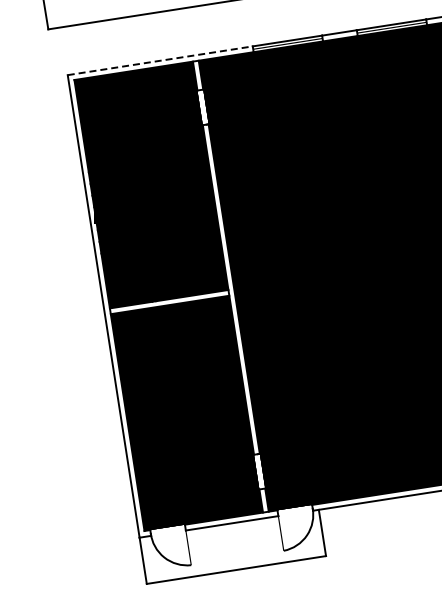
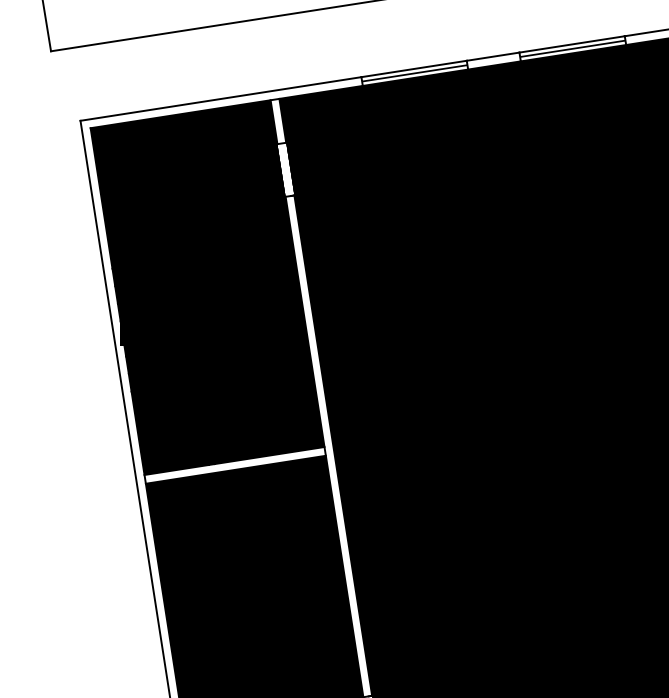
line: (160, 60) -> (221, 98), dashed -> solid

